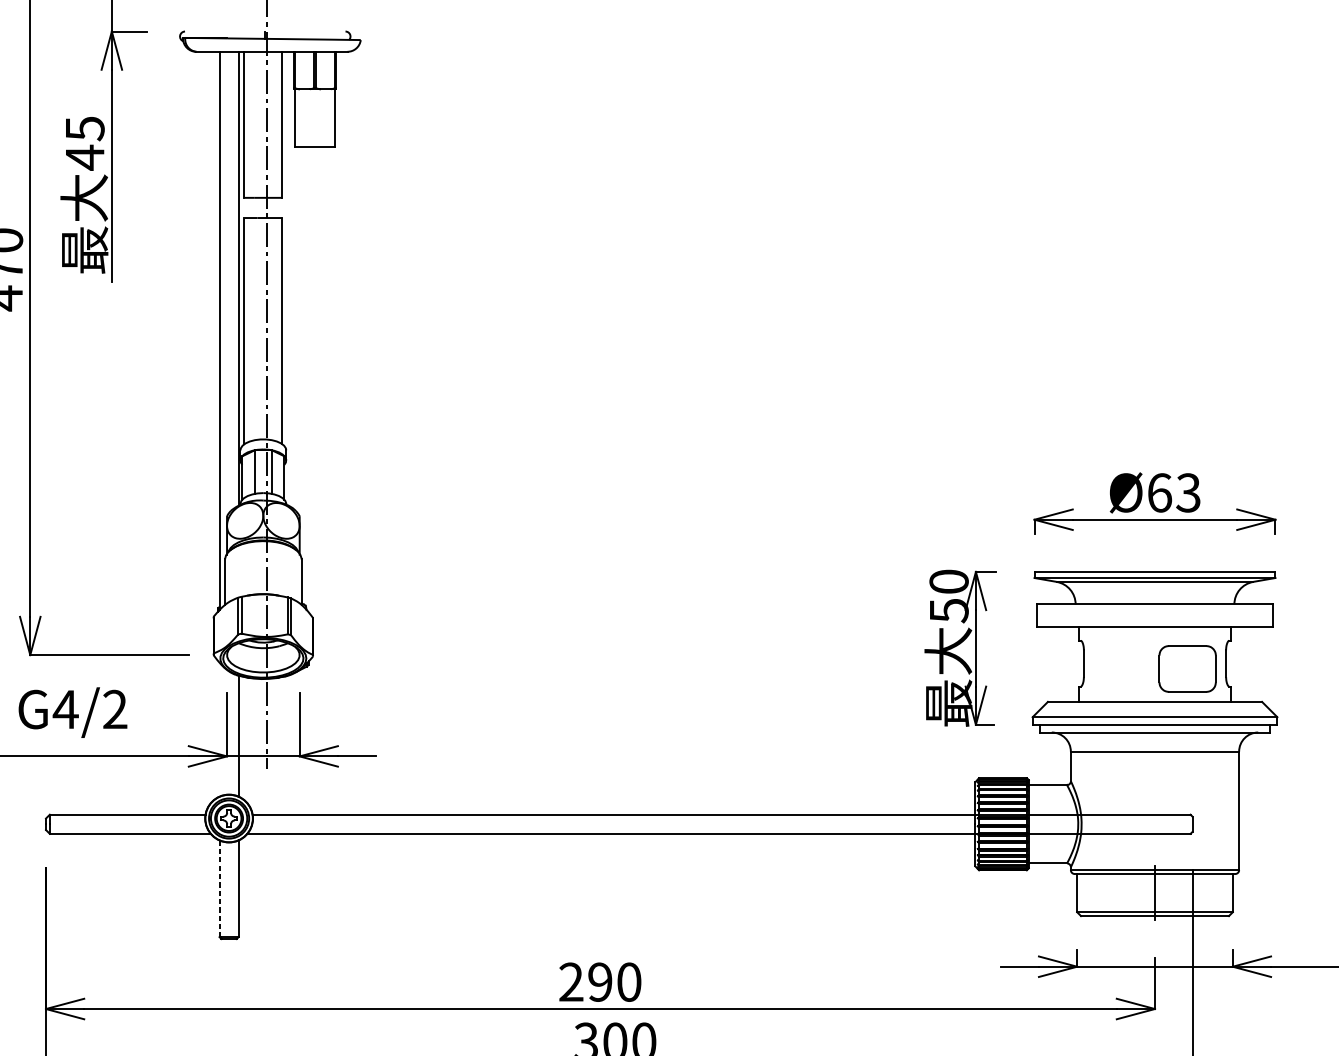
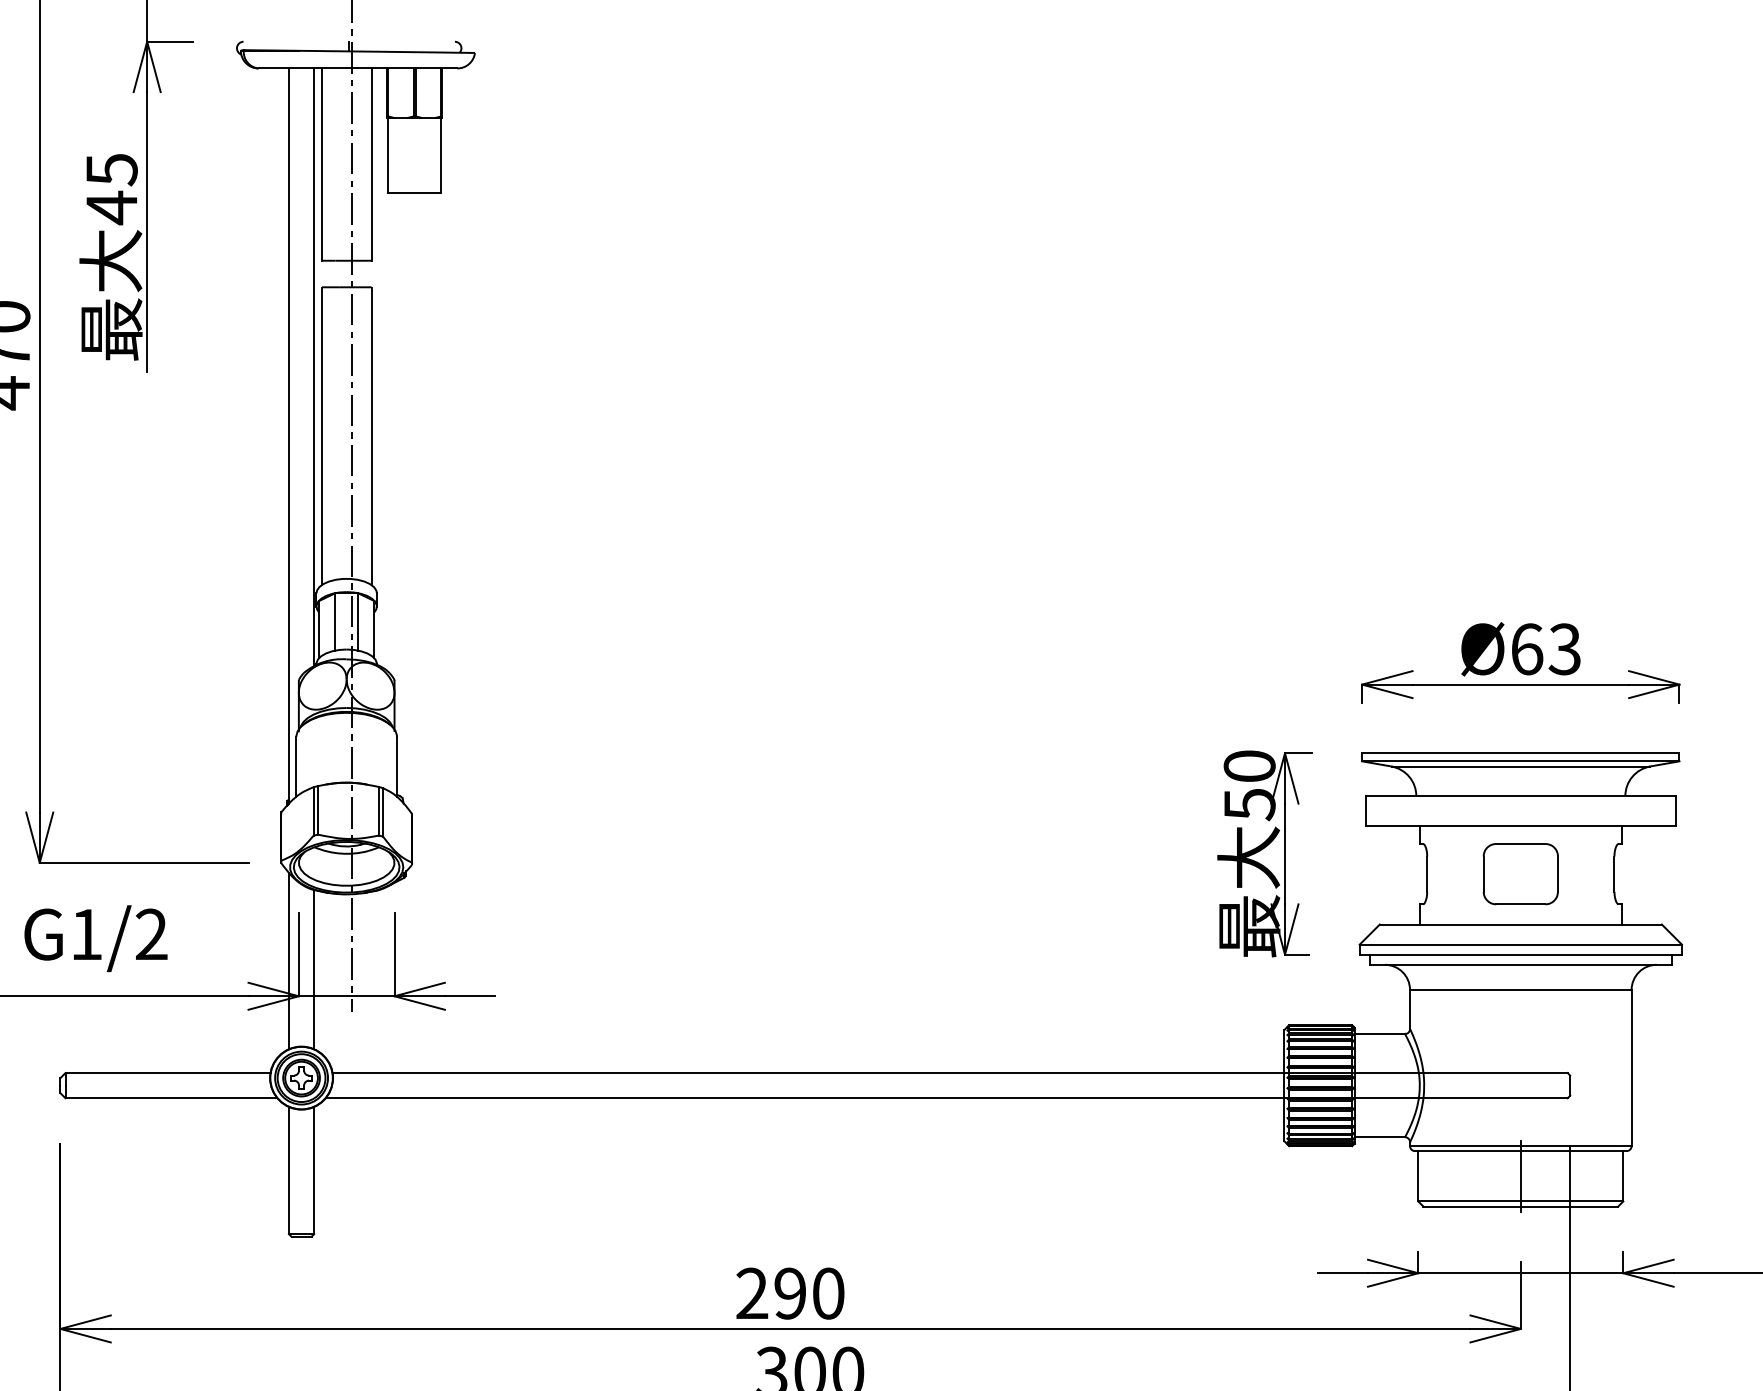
part: (1187, 669) -> (1520, 874), moved
text: (65, 709) -> (86, 934), G4/2 -> G1/2
line: (219, 729) -> (288, 960), added
line: (219, 888) -> (288, 1170), dashed -> solid

